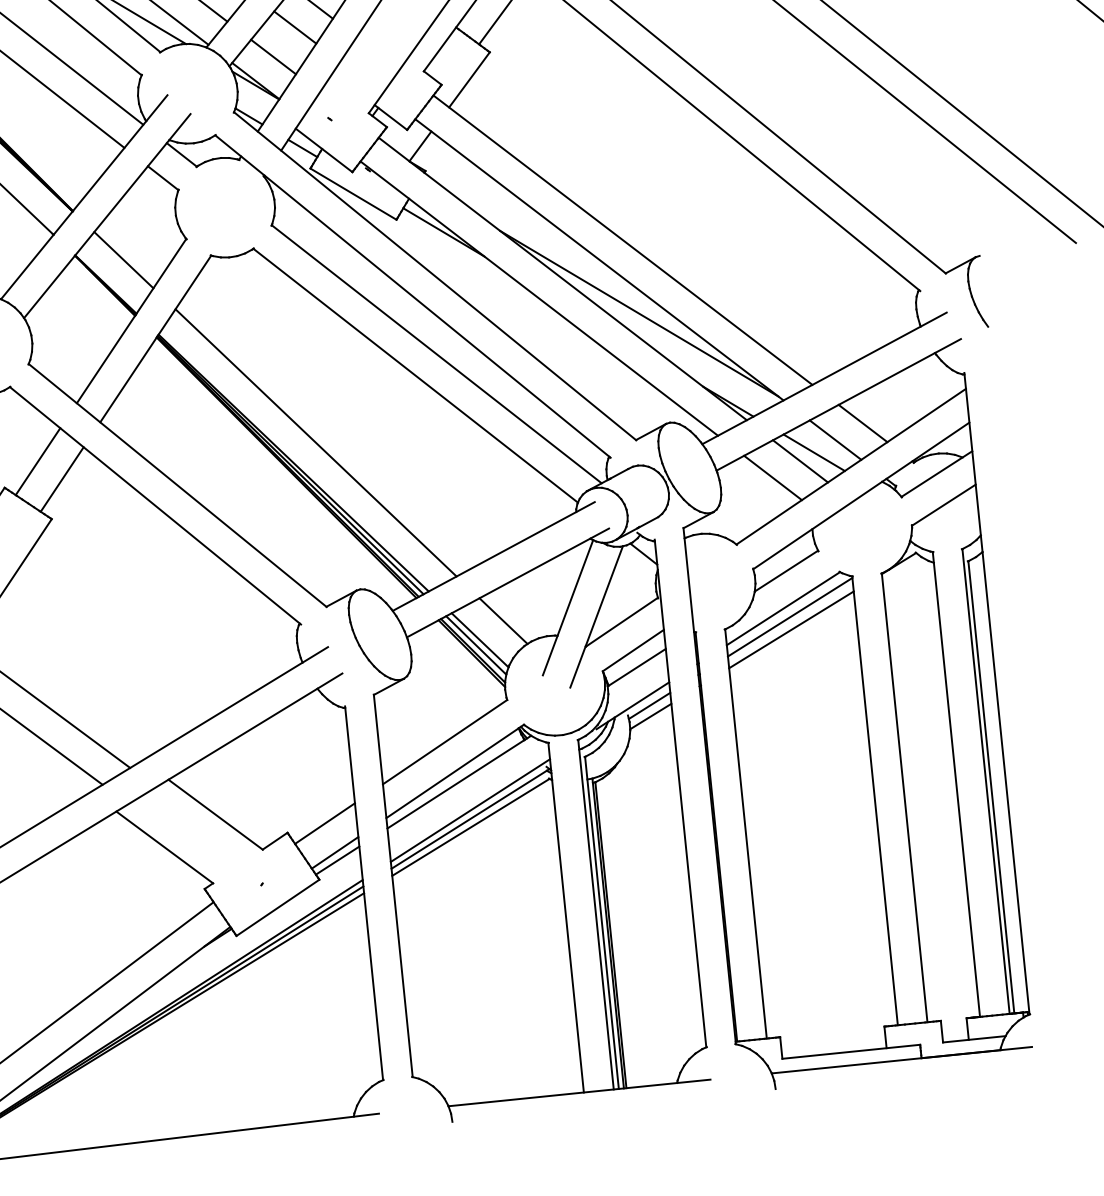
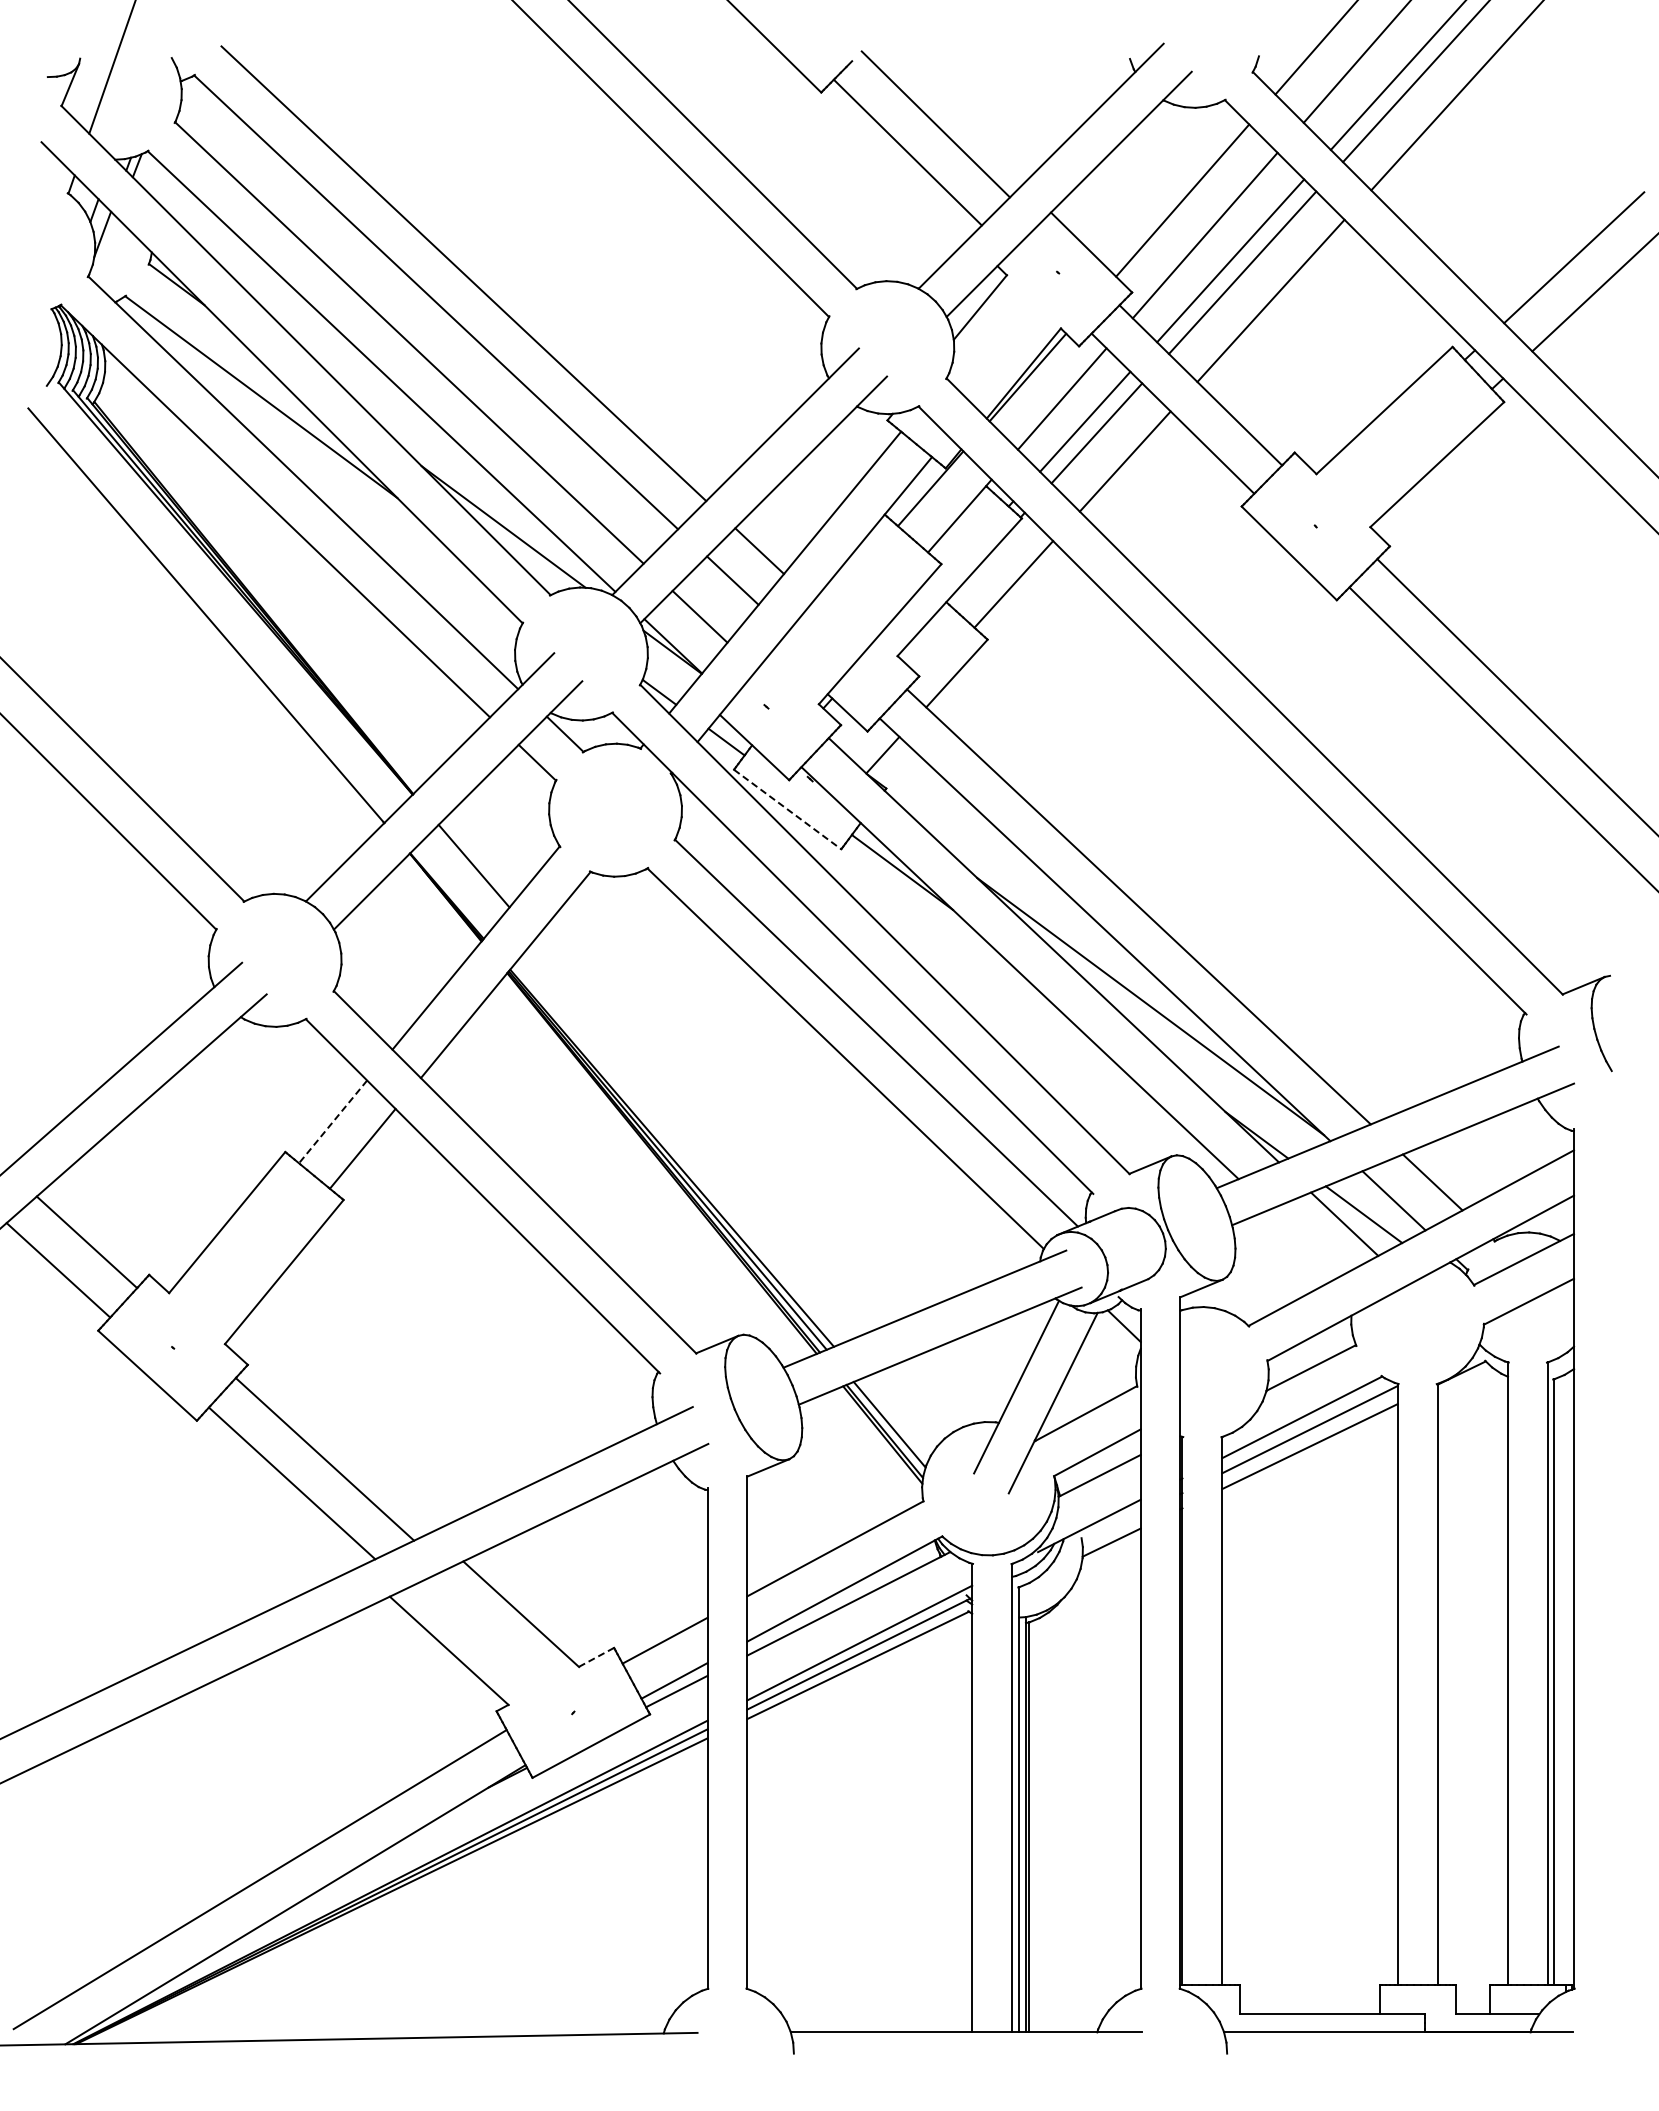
line: (353, 194) -> (787, 809), solid -> dashed
line: (316, 442) -> (704, 1134), removed
line: (38, 461) -> (333, 1121), solid -> dashed
line: (772, 477) -> (1305, 1242), removed
line: (503, 620) -> (929, 1395), removed
line: (480, 640) -> (895, 1418), removed
line: (649, 705) -> (1111, 1527), removed
line: (275, 841) -> (596, 1657), solid -> dashed

